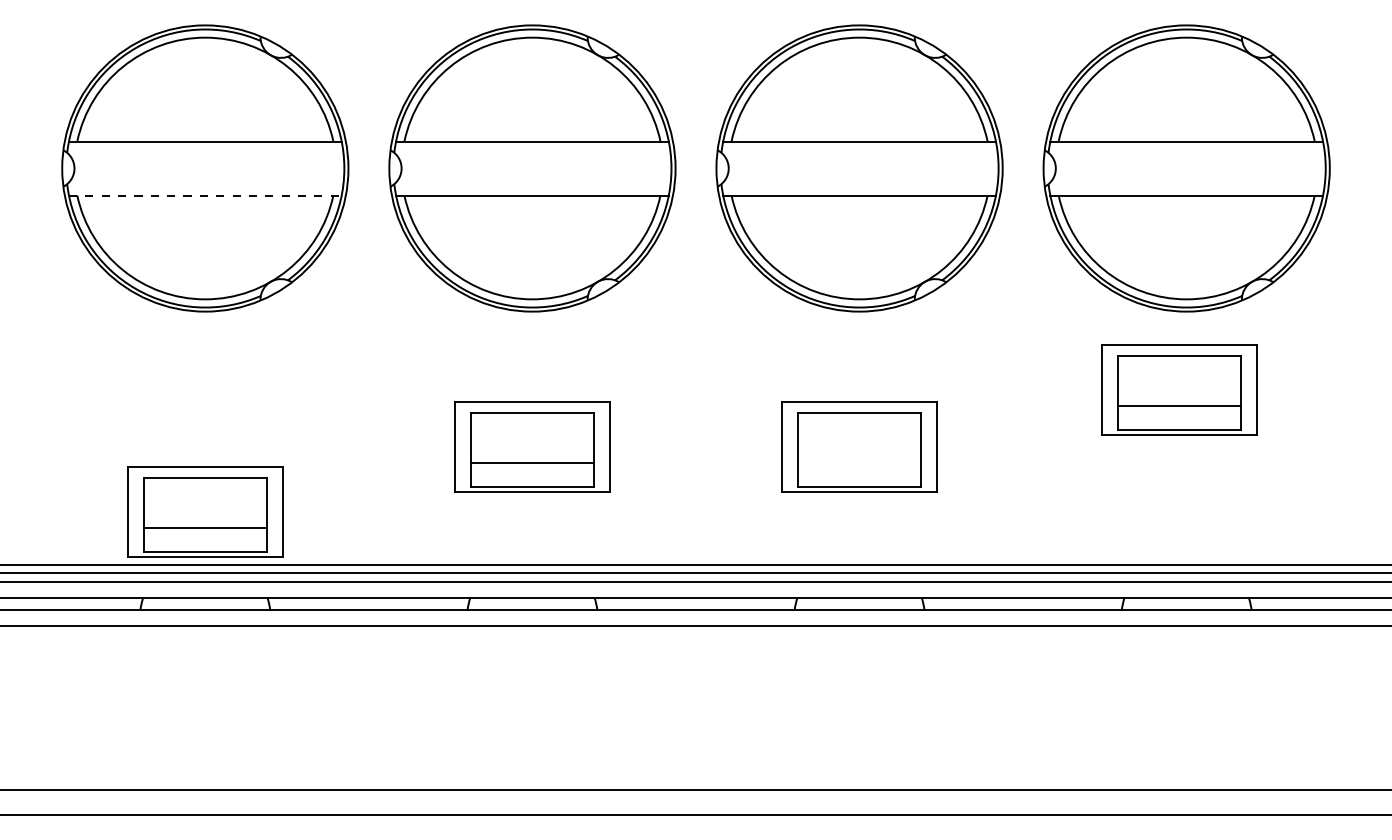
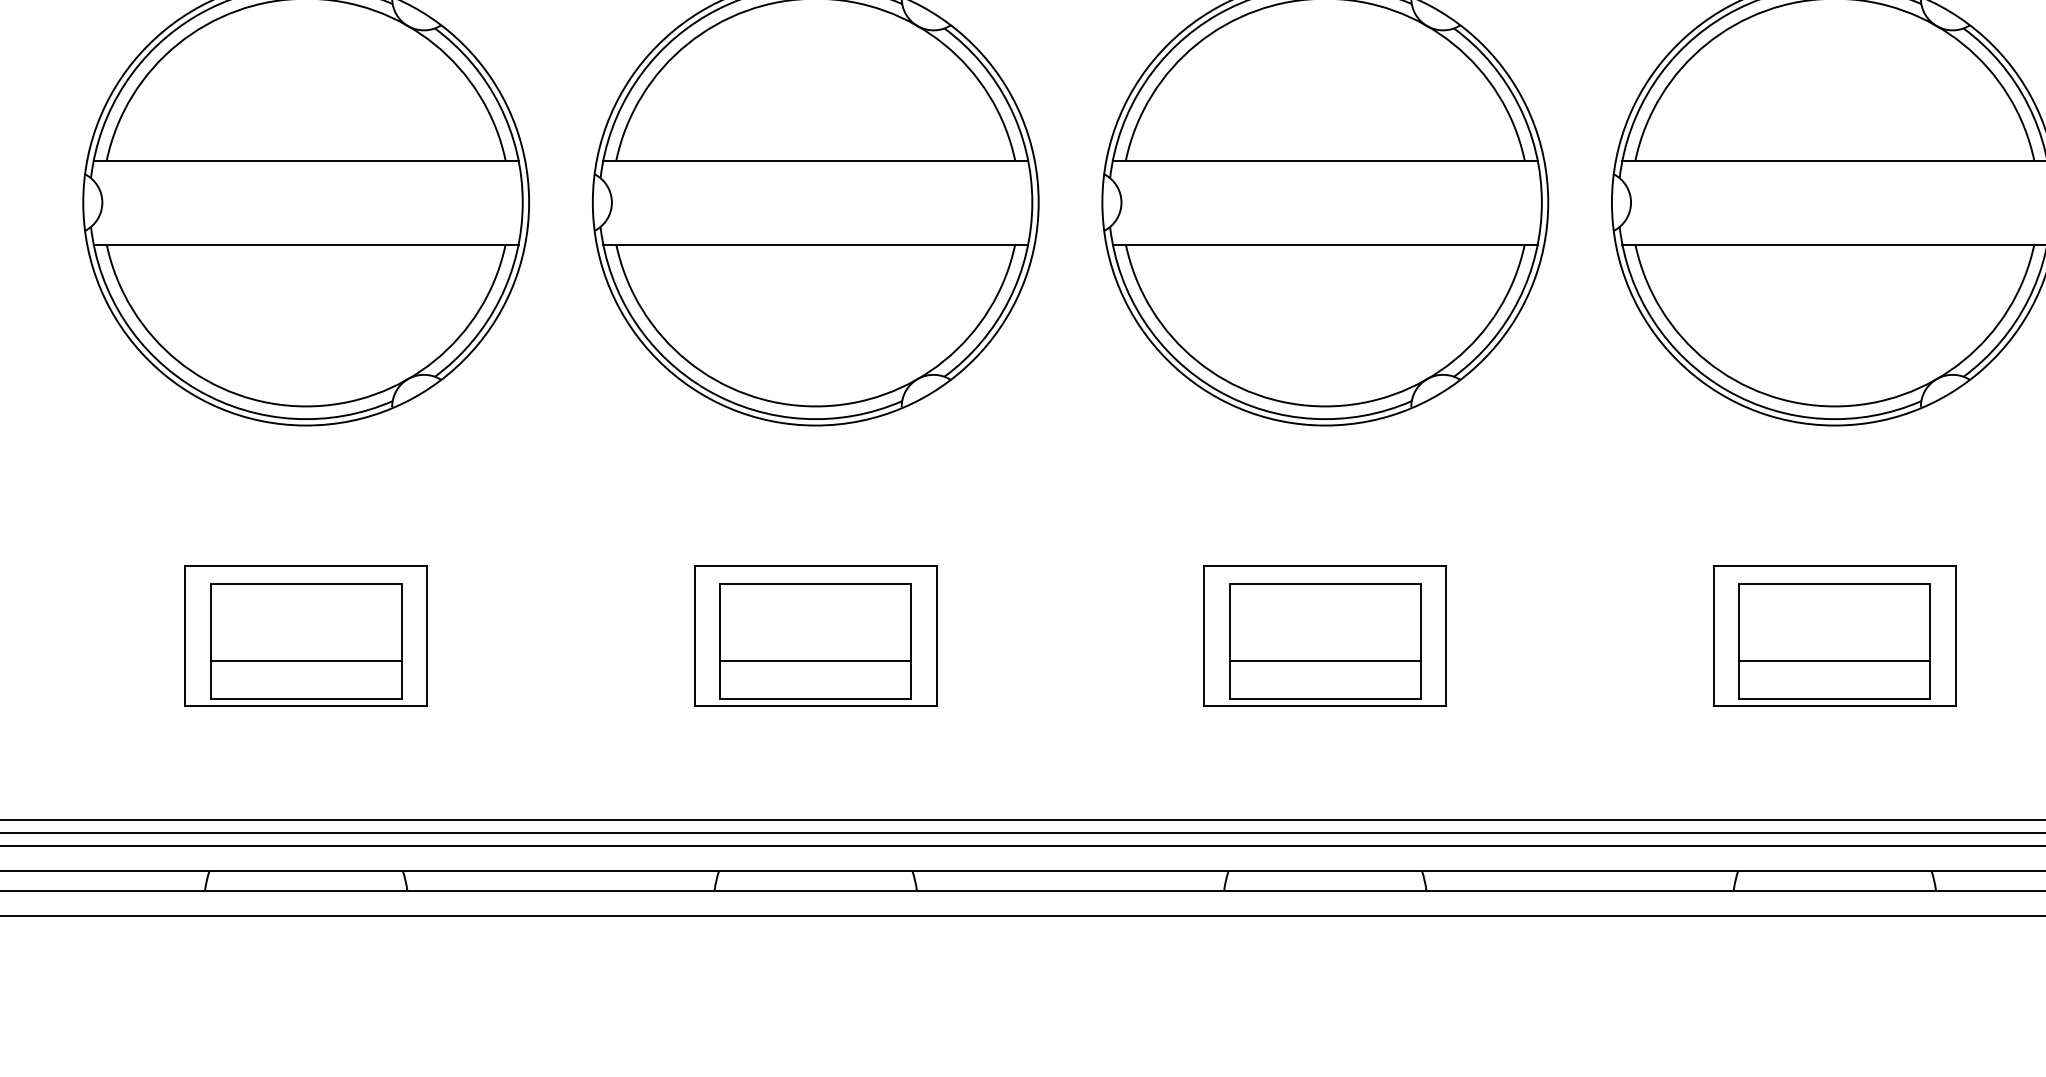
line: (205, 195) -> (306, 244), dashed -> solid
part: (1179, 389) -> (1834, 635), moved
line: (859, 462) -> (1325, 660), added
part: (205, 511) -> (306, 635), moved

